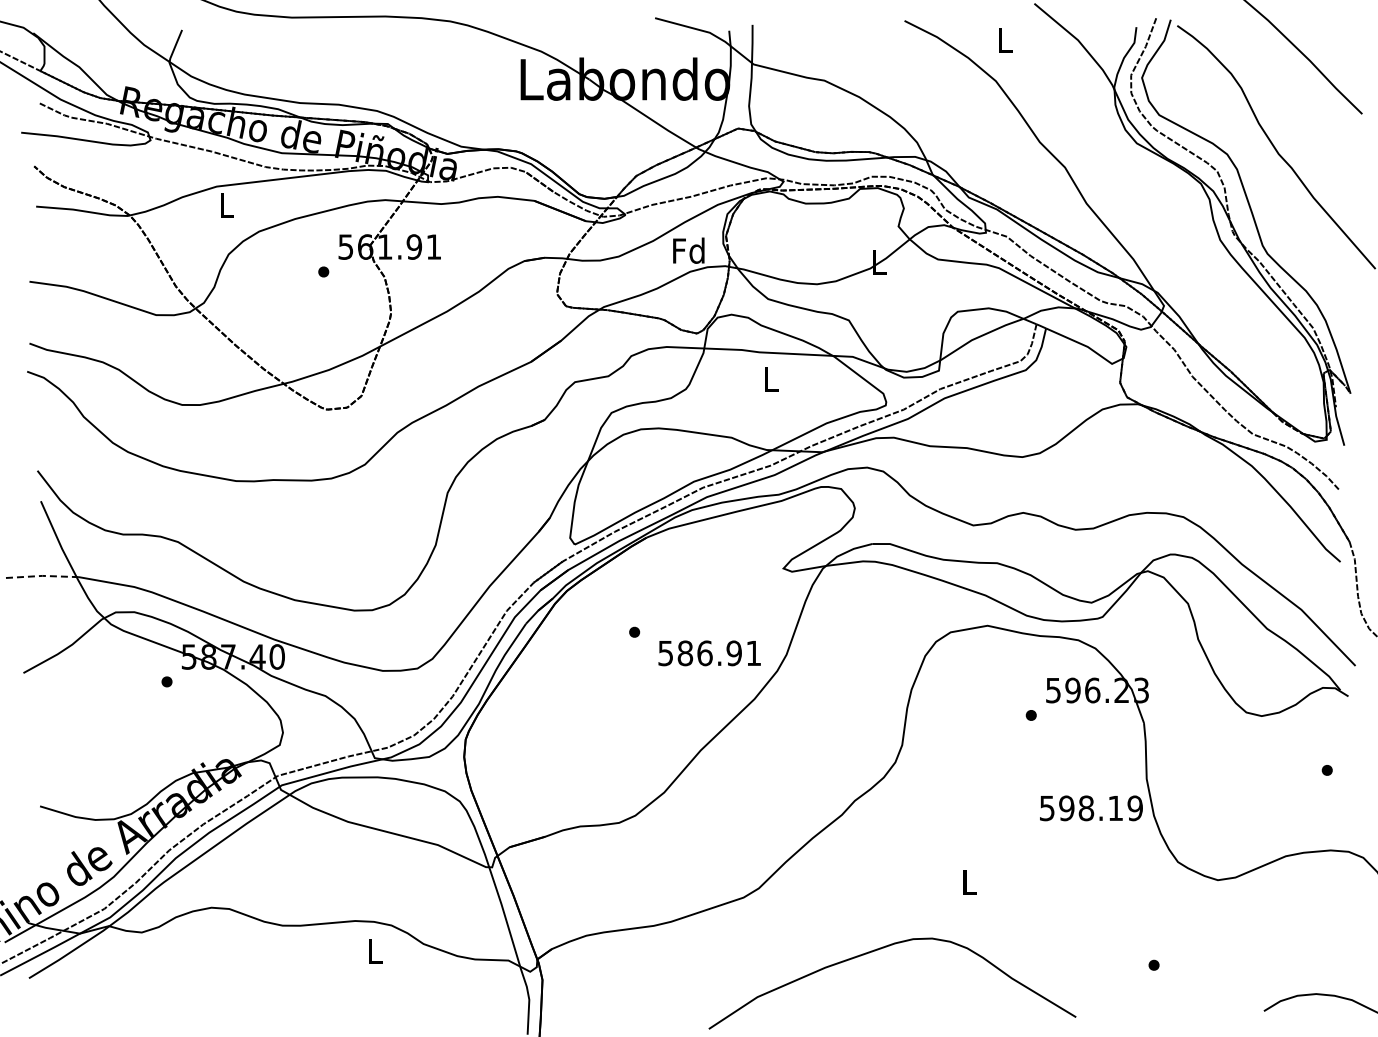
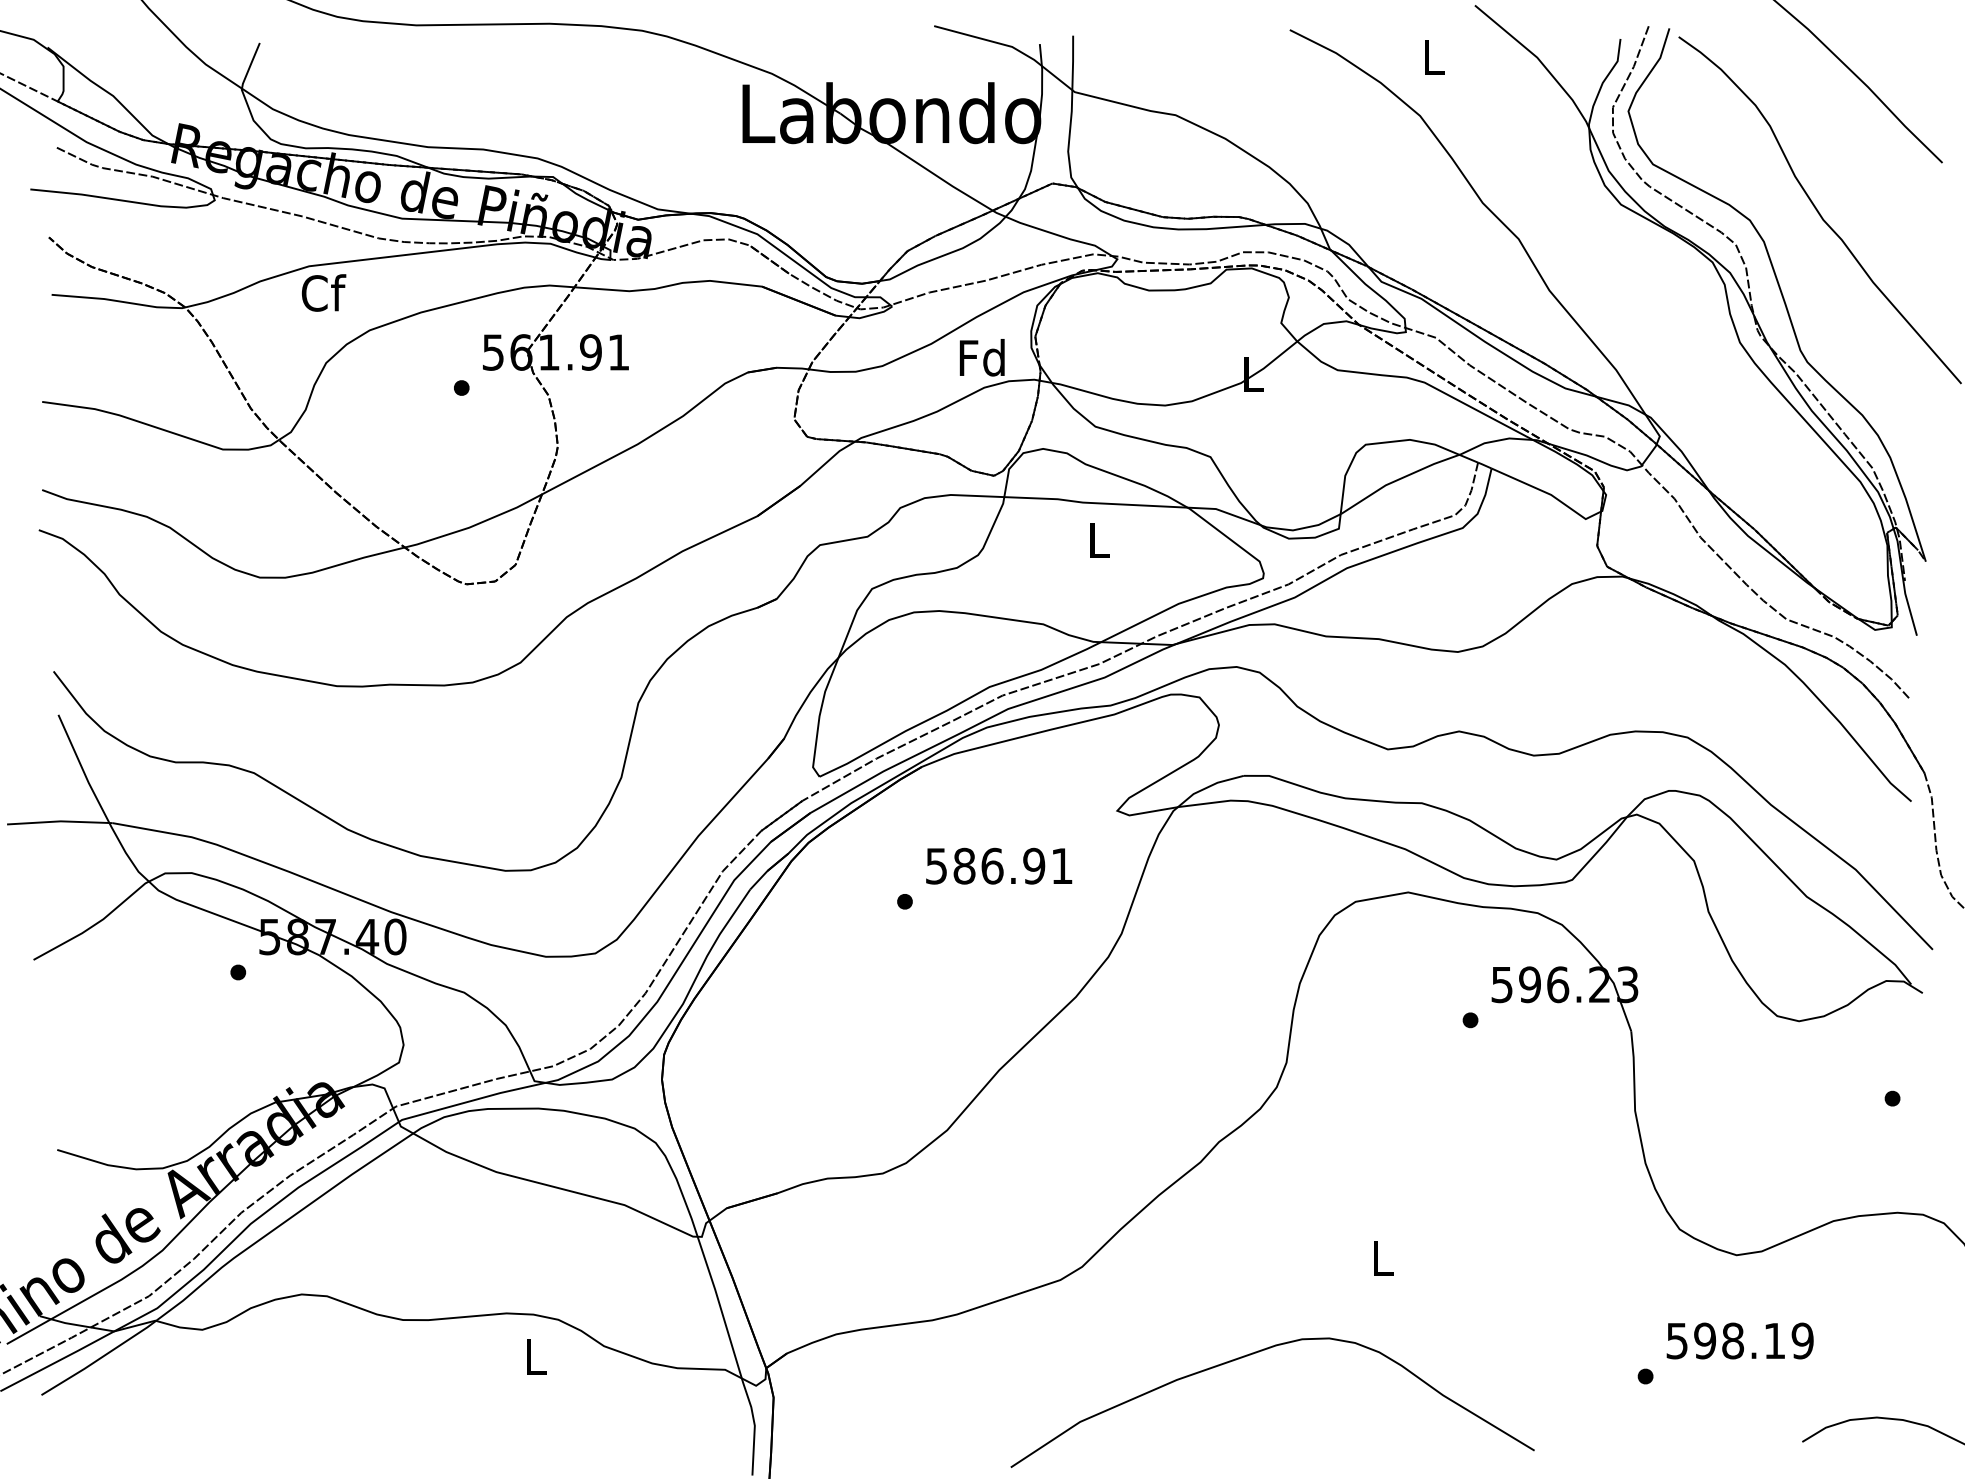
text: (226, 205) -> (323, 293), L -> Cf
line: (42, 575) -> (60, 820), dashed -> solid
text: (709, 653) -> (998, 866), moved
text: (1091, 808) -> (1740, 1341), moved

